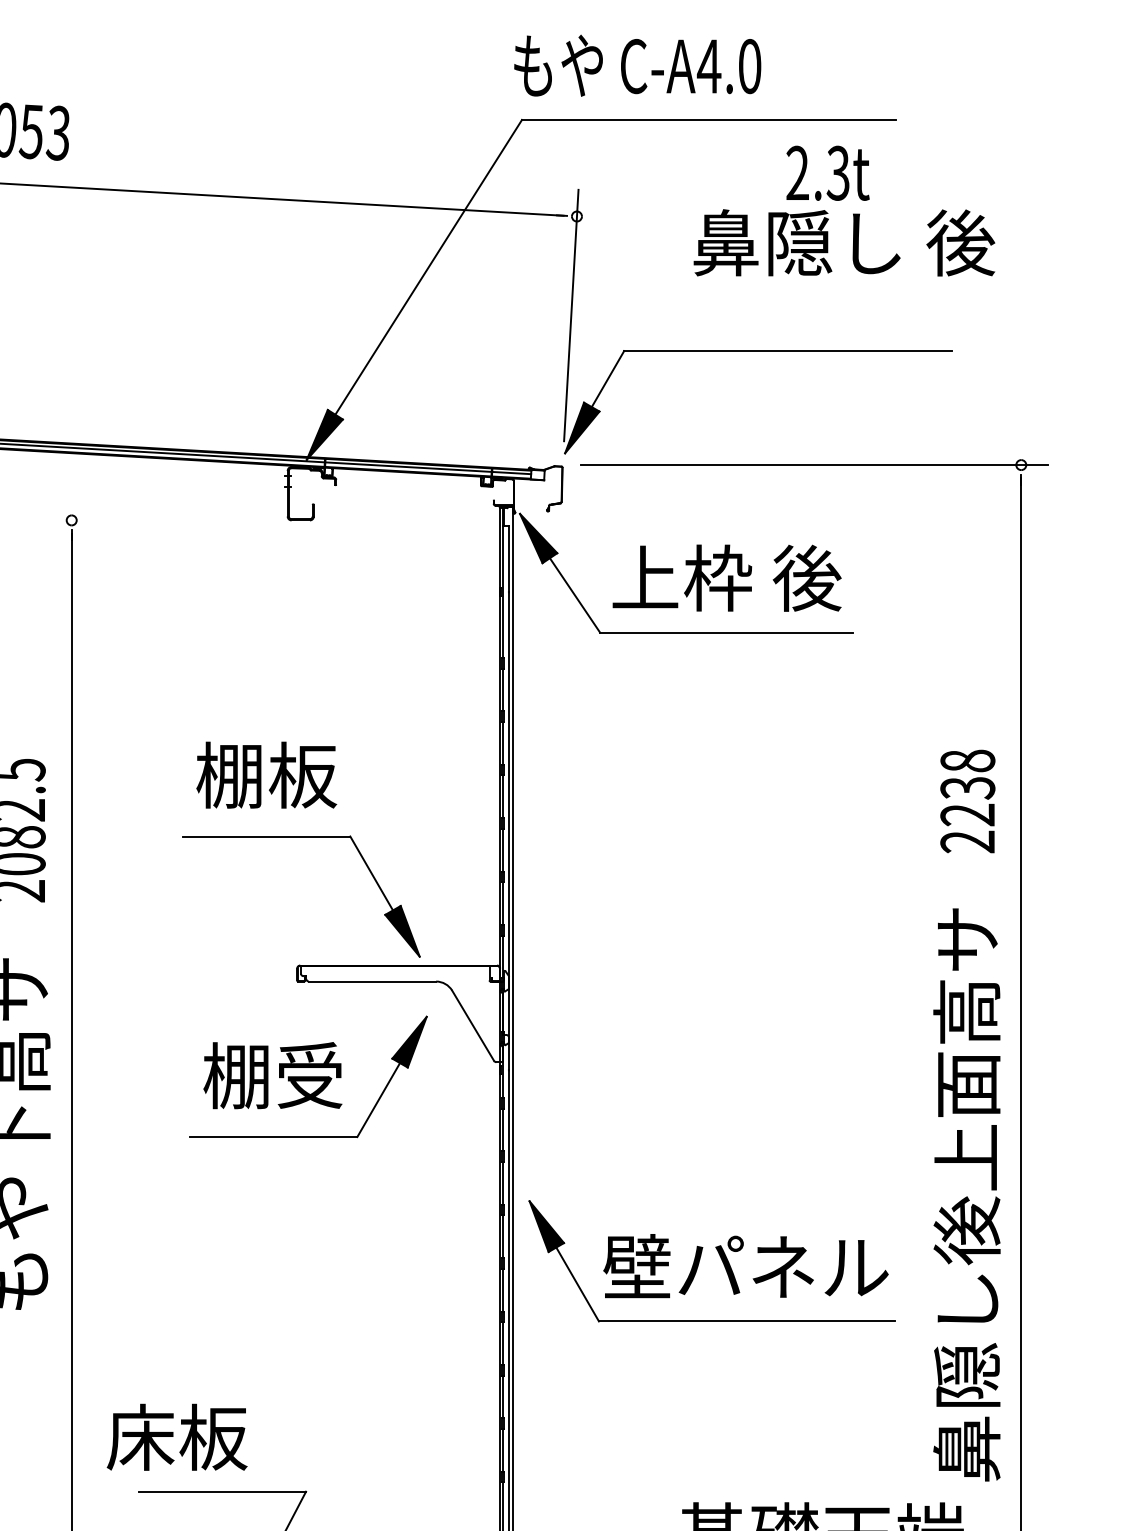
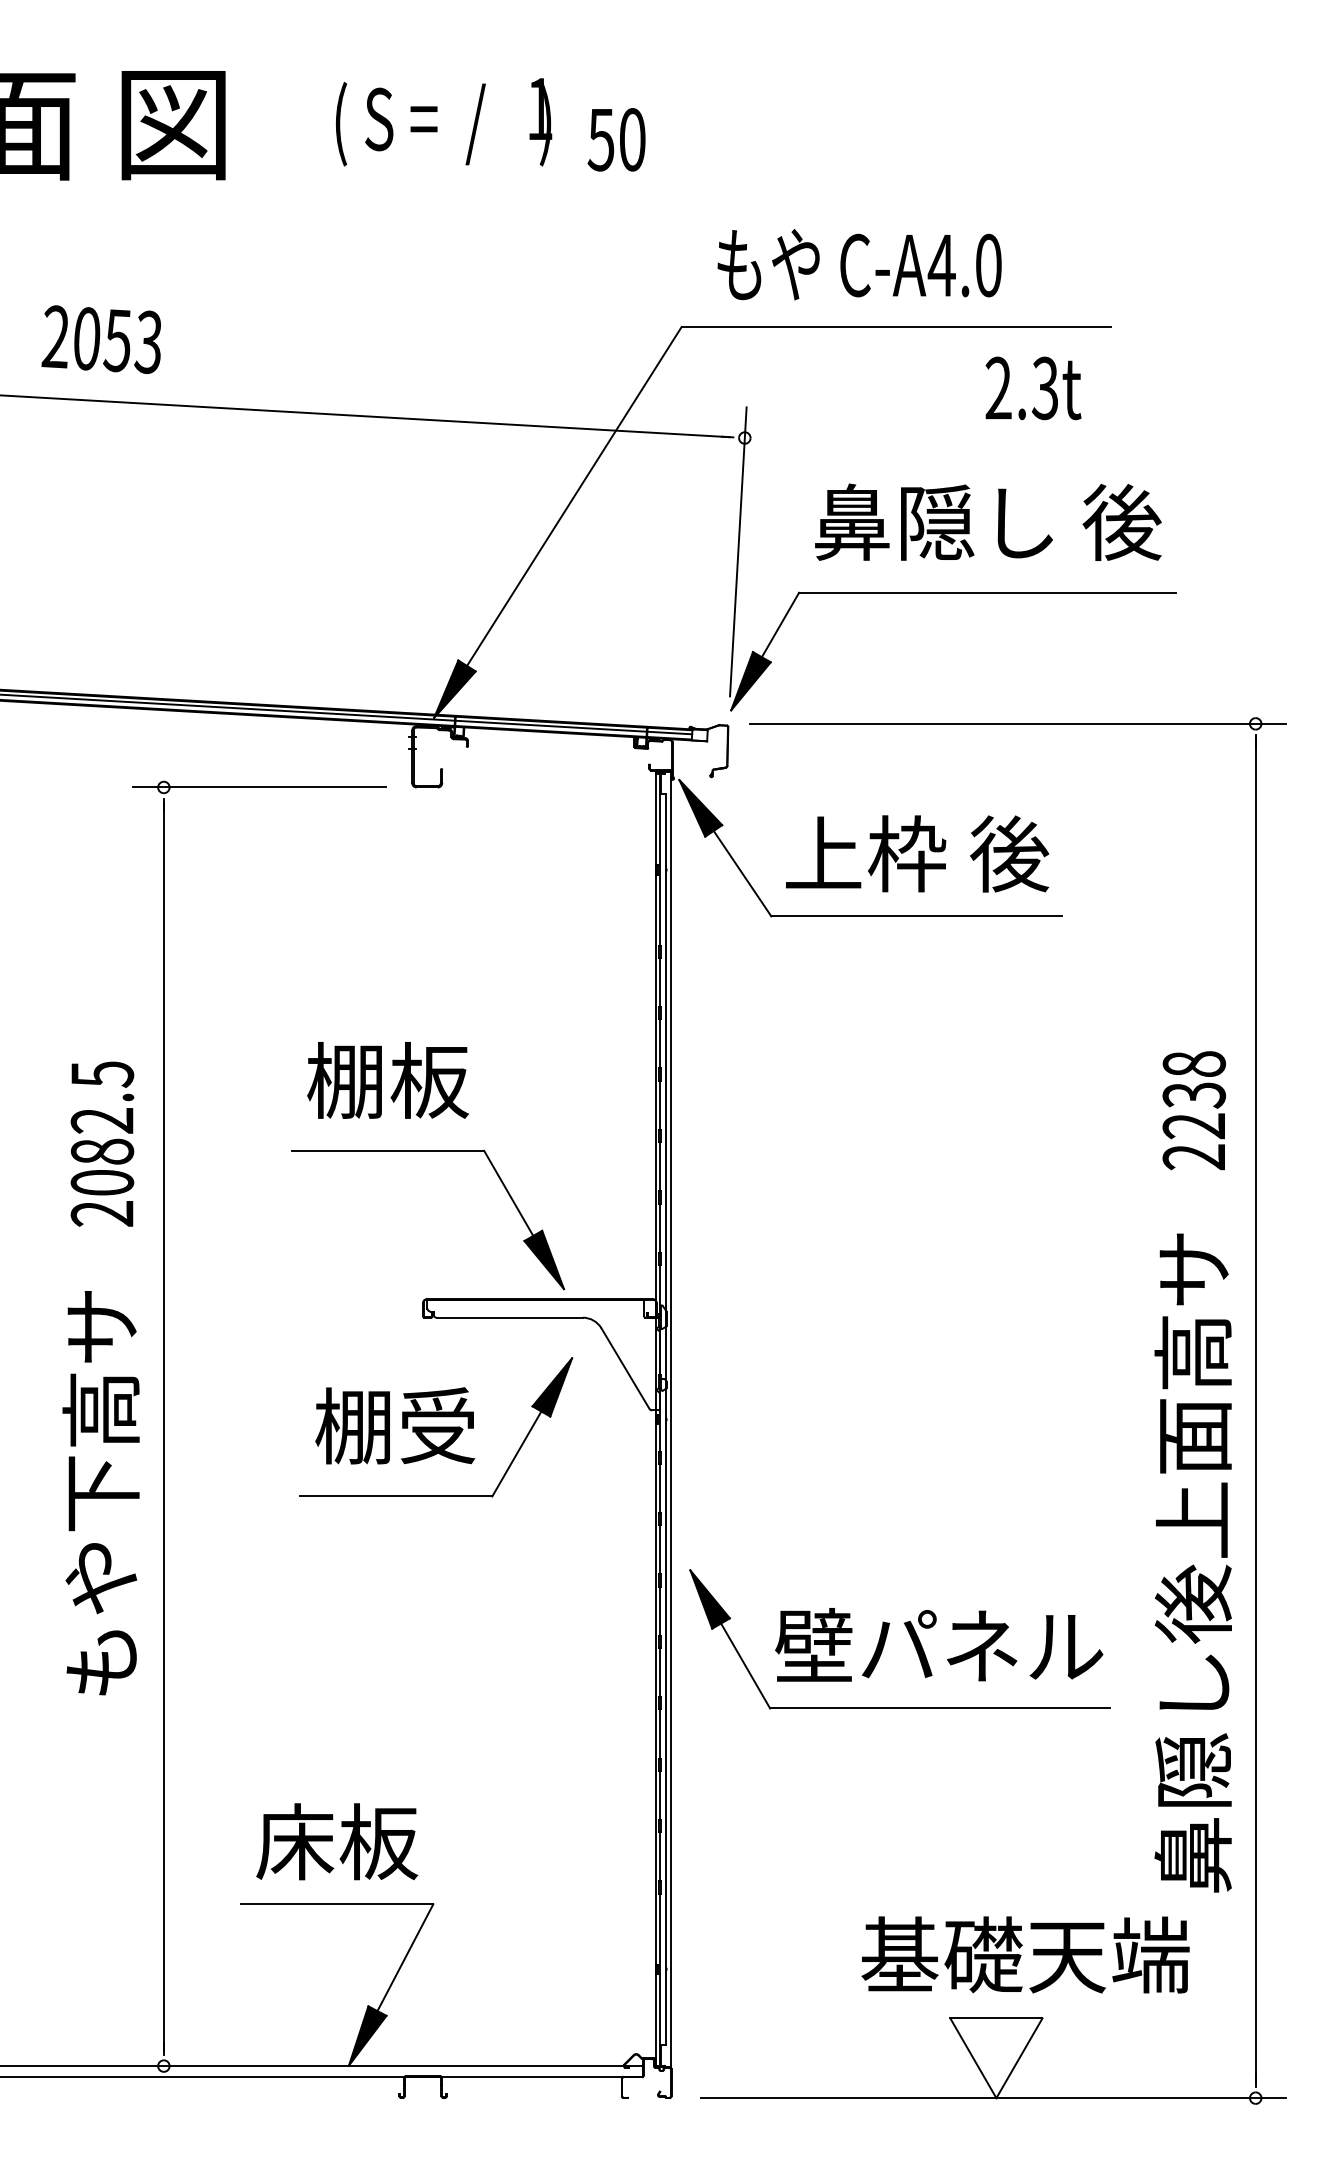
text: (637, 65) -> (859, 264), moved
text: (844, 242) -> (988, 521), moved
line: (154, 520) -> (259, 787), added
text: (177, 1437) -> (337, 1841), moved

